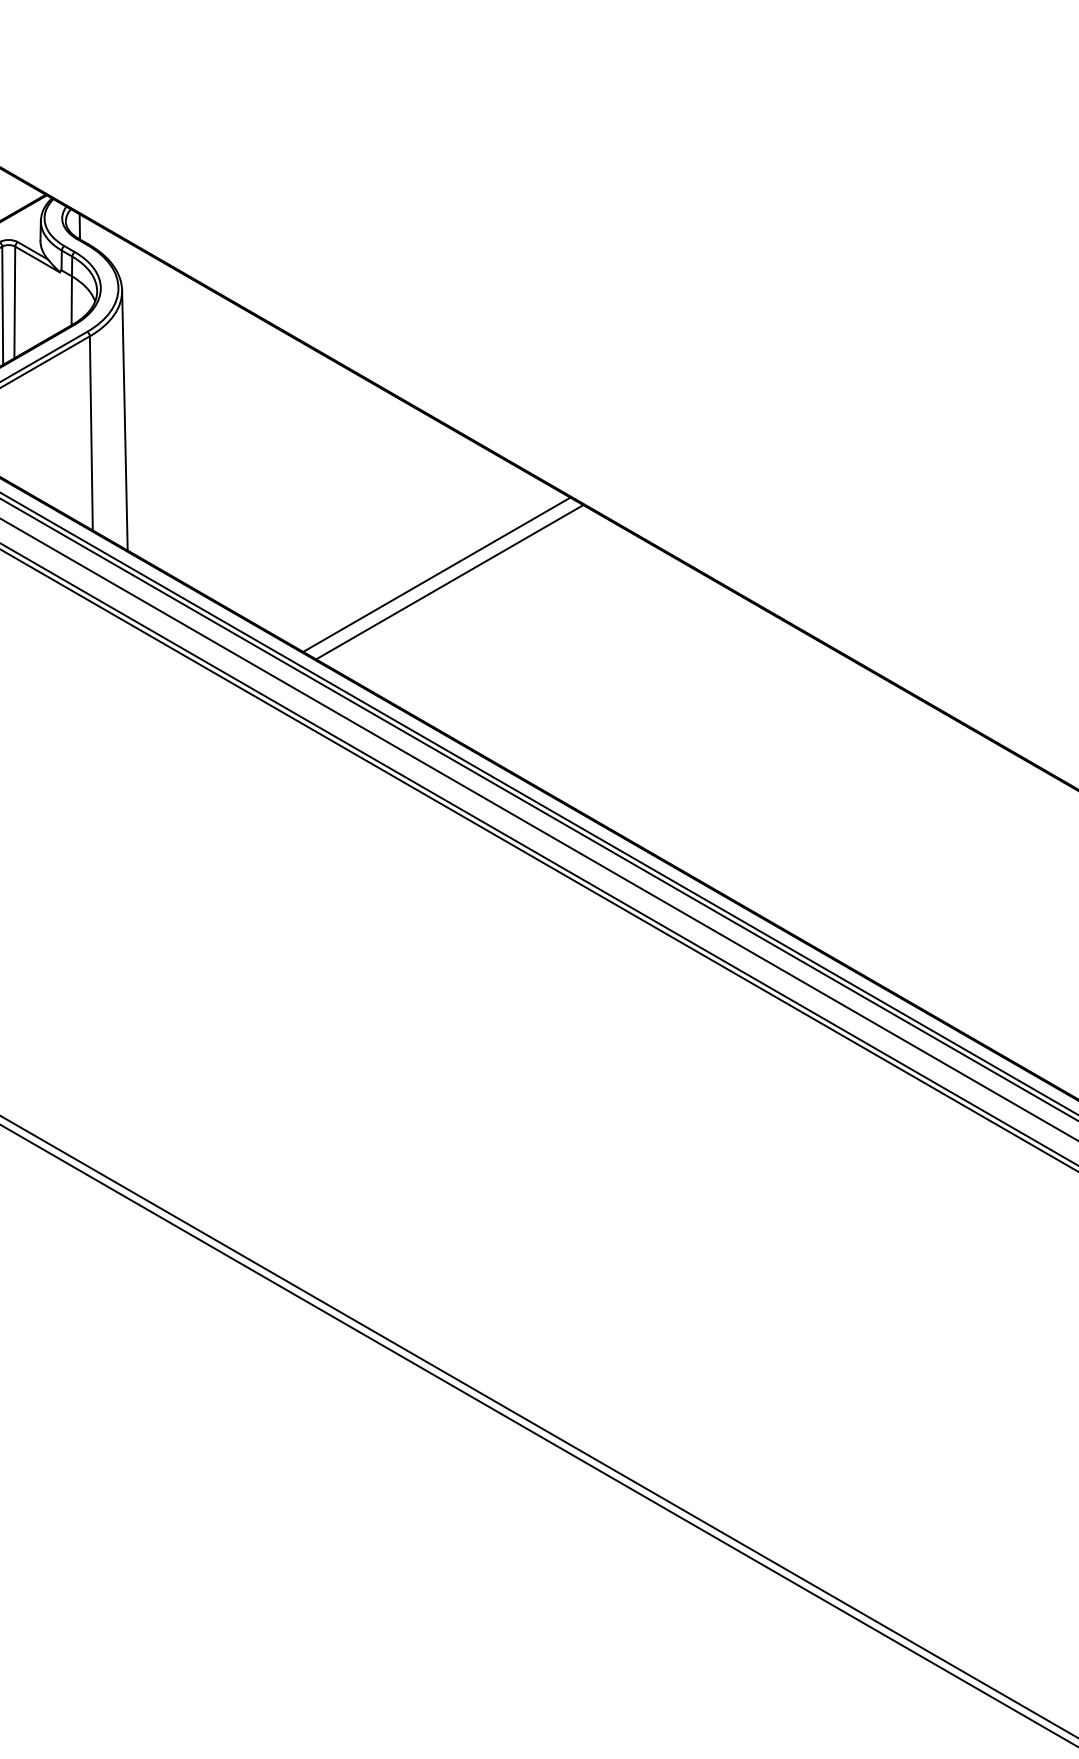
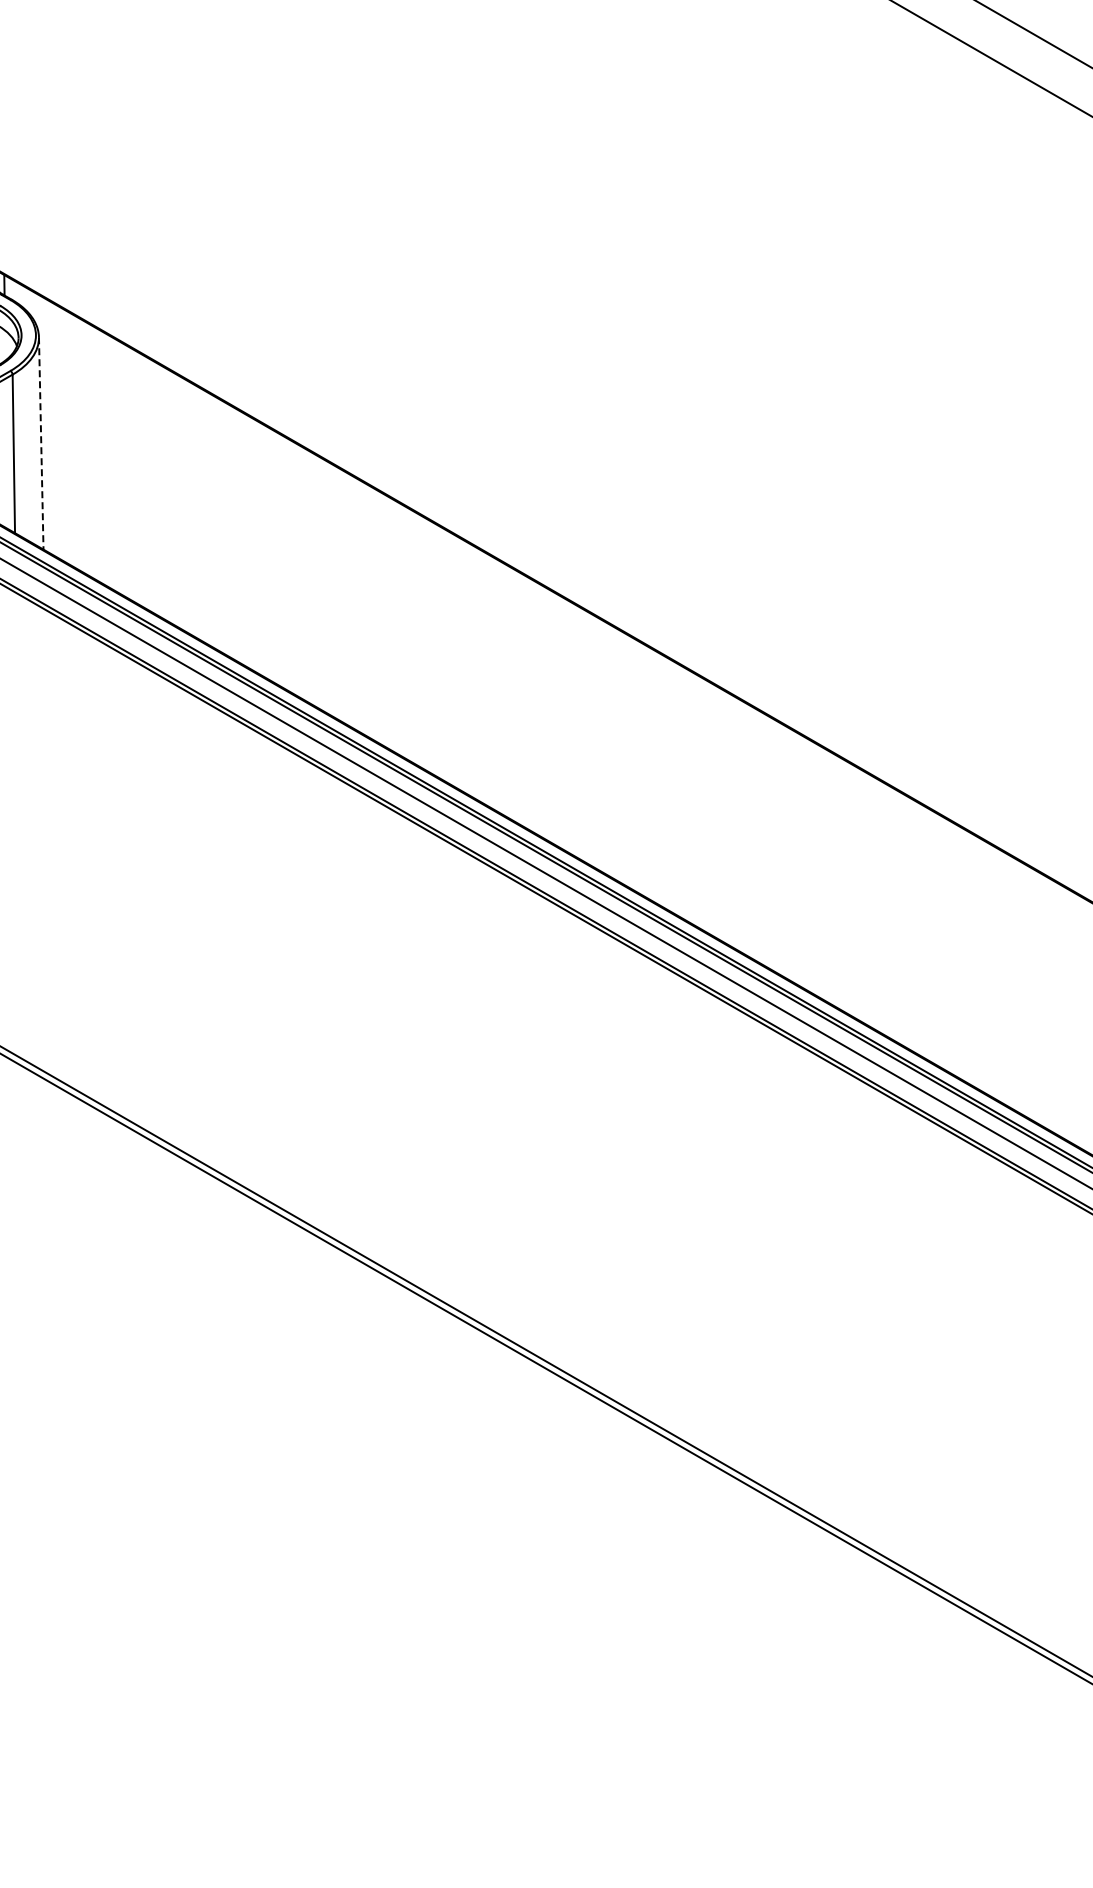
line: (125, 420) -> (41, 443), solid -> dashed
line: (436, 574) -> (295, 569), removed
line: (449, 582) -> (306, 575), removed

